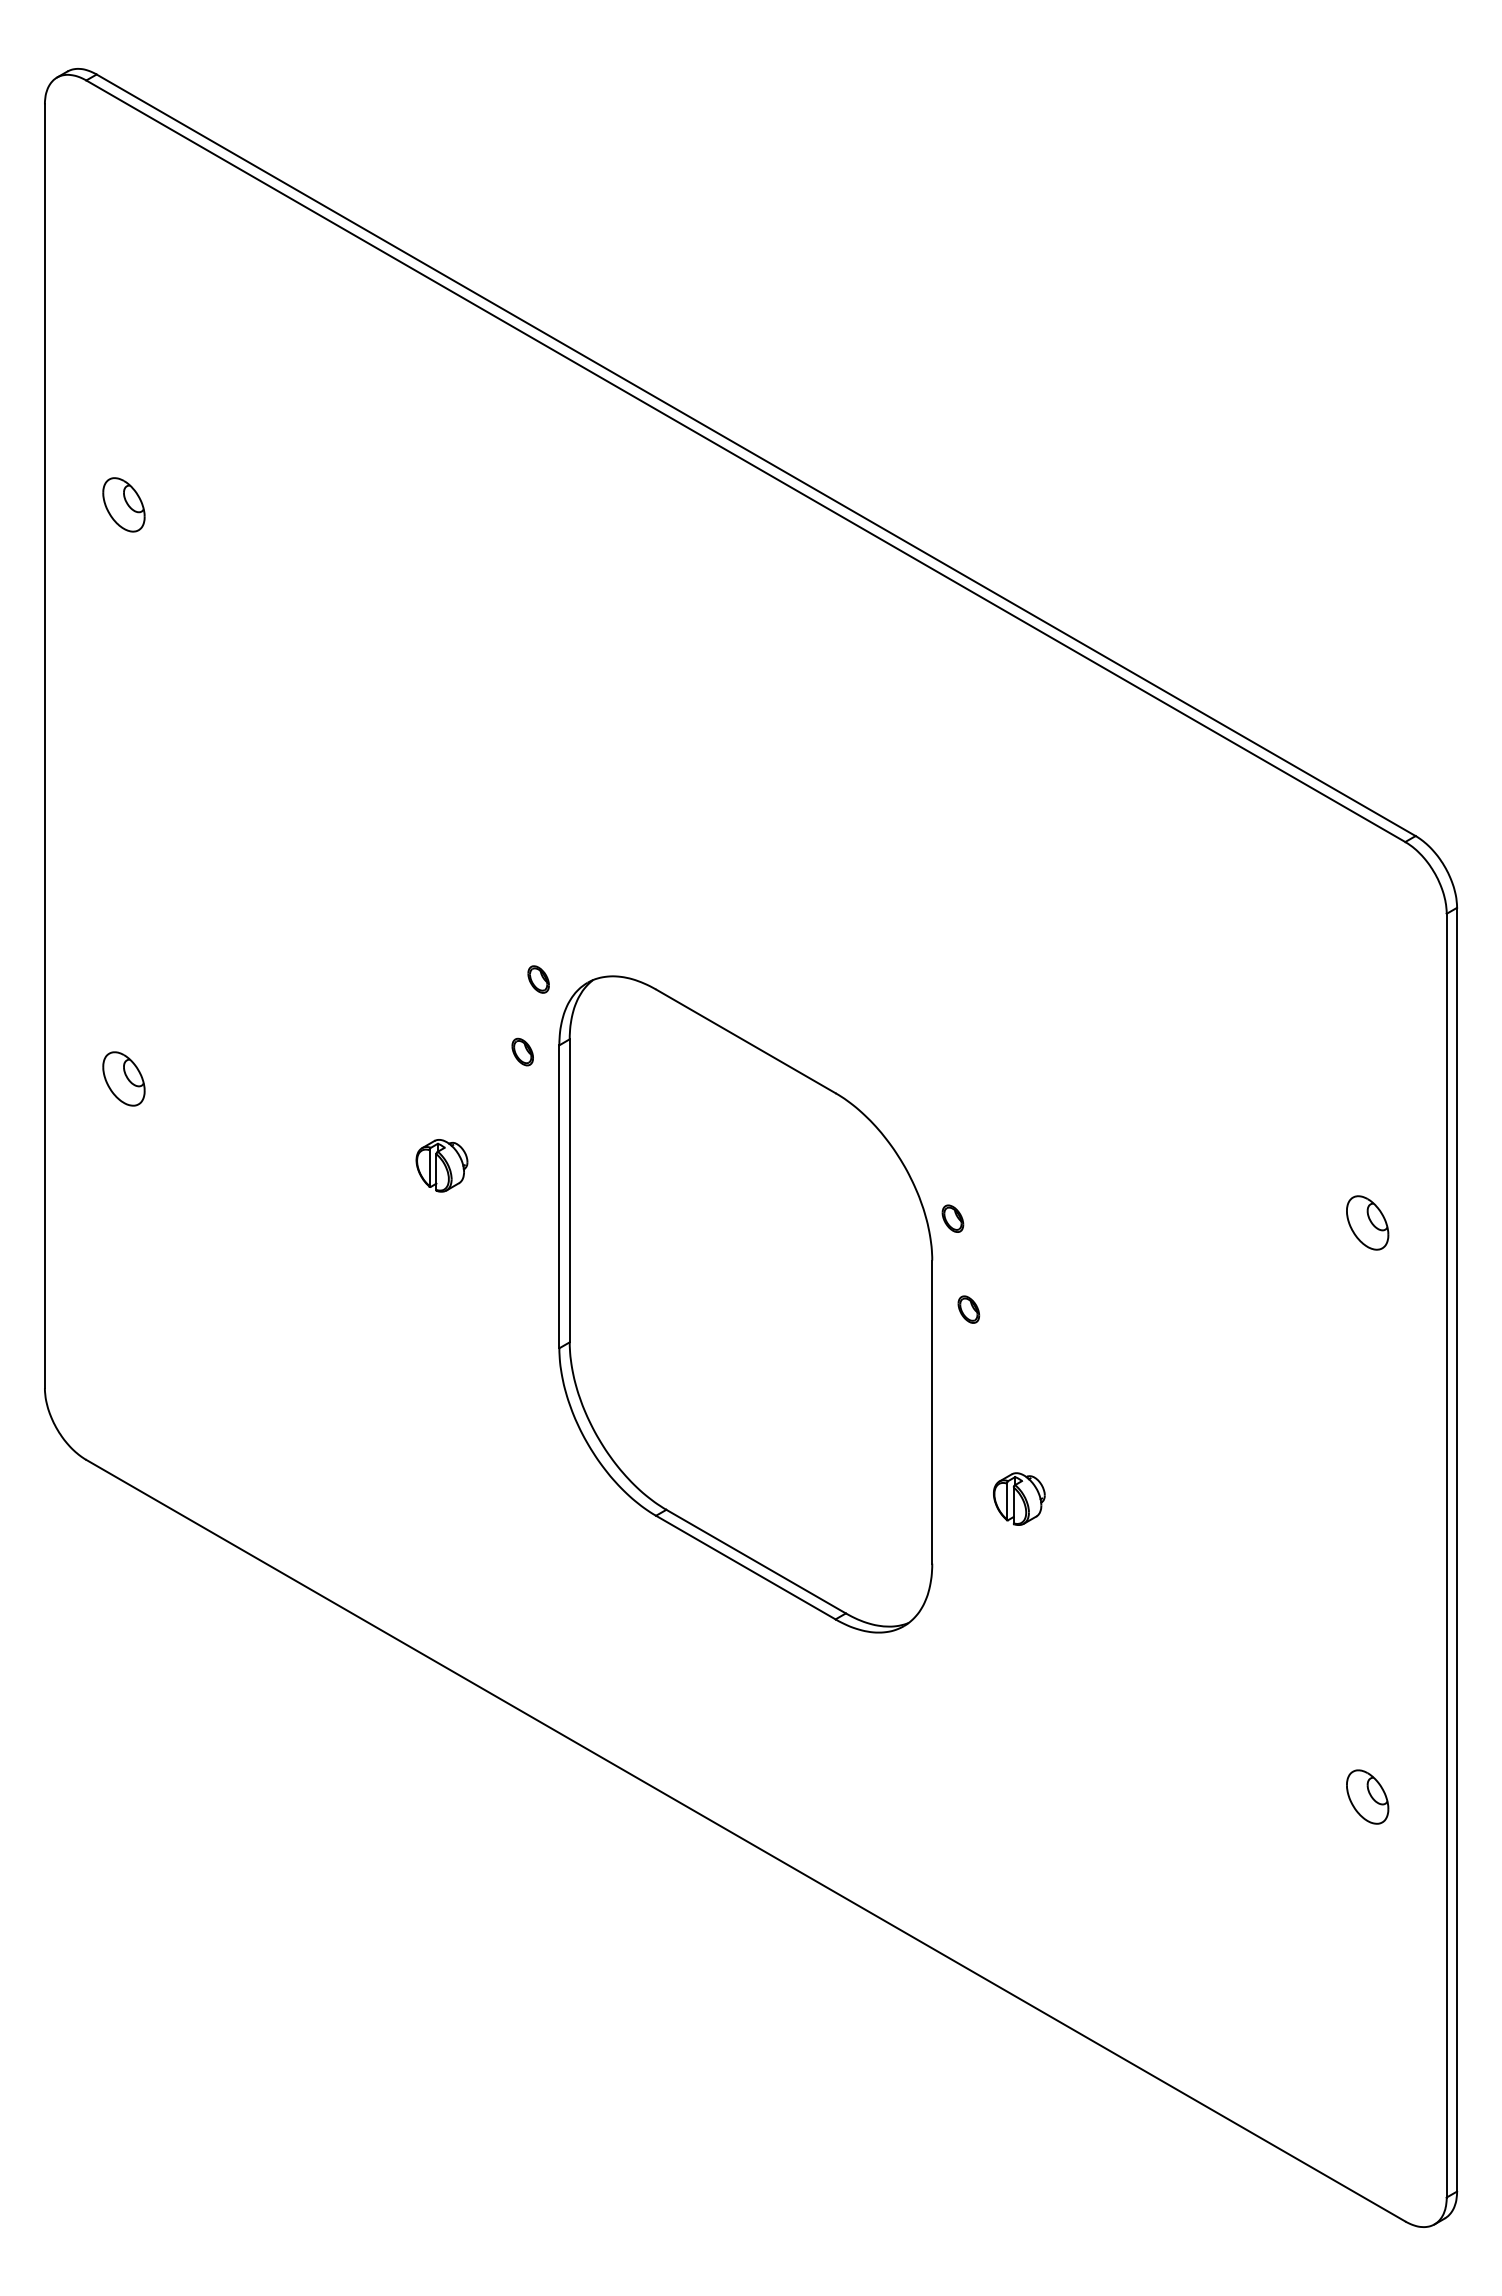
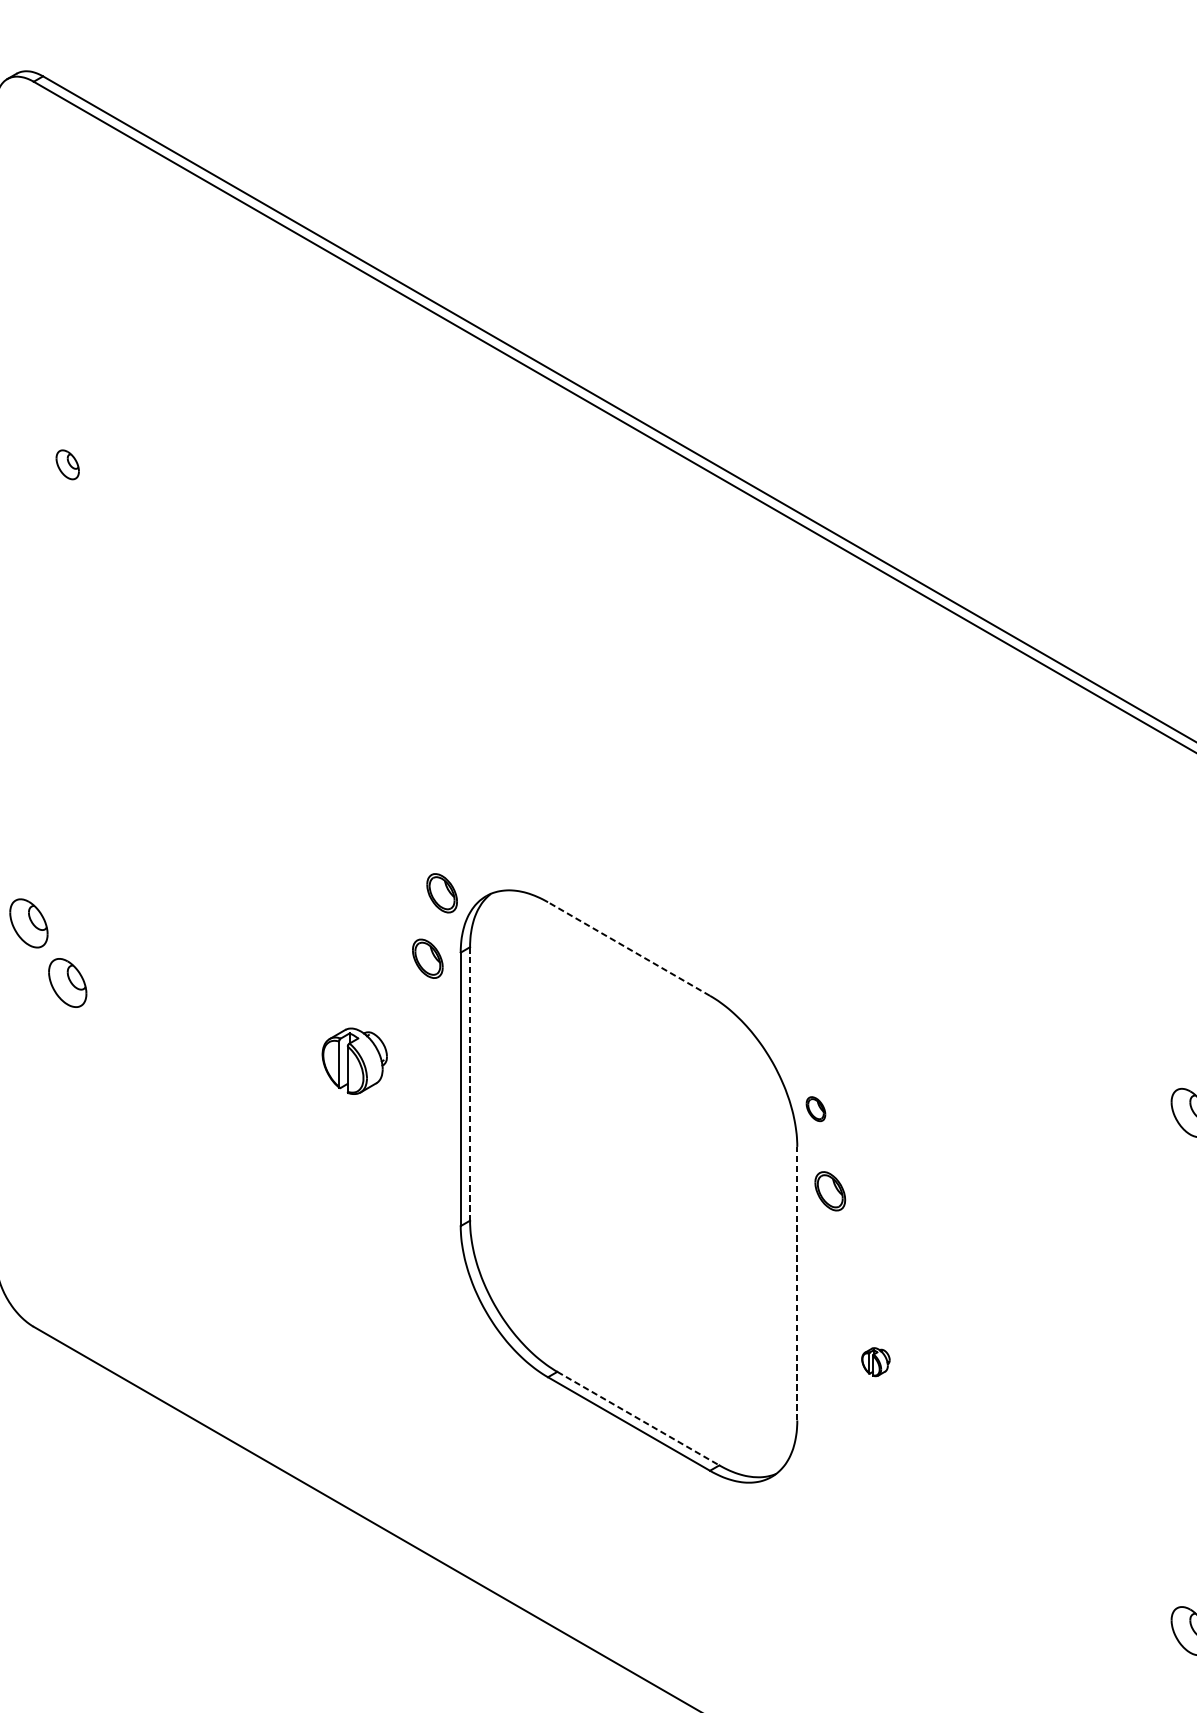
part: (123, 504) -> (67, 464), size x0.6
part: (538, 979) -> (441, 893), size x1.6
part: (80, 1012) -> (28, 922), added
line: (745, 1041) -> (628, 949), solid -> dashed
part: (522, 1051) -> (427, 958), size x1.6
part: (441, 1165) -> (354, 1061), size x1.4
line: (569, 1190) -> (469, 1083), solid -> dashed
part: (968, 1309) -> (830, 1191), size x1.6
line: (932, 1412) -> (797, 1284), solid -> dashed
part: (1019, 1498) -> (876, 1361), size x0.6
line: (756, 1561) -> (638, 1418), solid -> dashed

